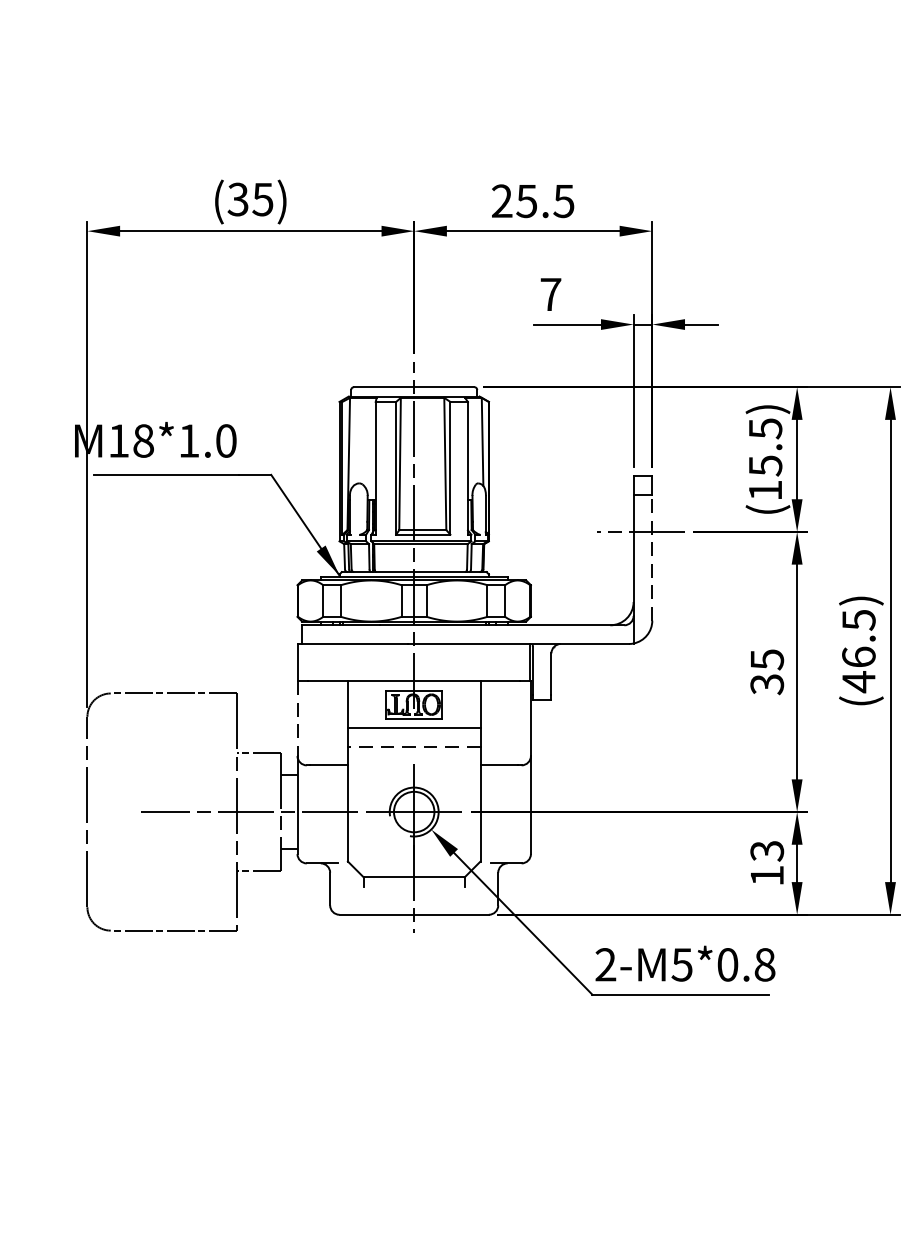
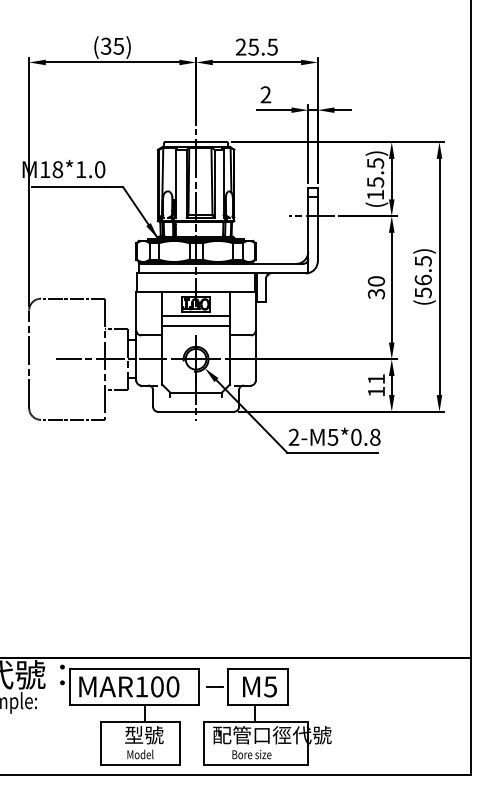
text: (550, 293) -> (265, 94), 7 -> 2
line: (651, 556) -> (317, 228), dashed -> solid
text: (765, 659) -> (375, 281), 35 -> 30
text: (859, 681) -> (423, 292), (46.5) -> (56.5)
line: (297, 720) -> (136, 312), dashed -> solid
line: (415, 745) -> (196, 325), dashed -> solid
text: (767, 851) -> (376, 379), 13 -> 11

